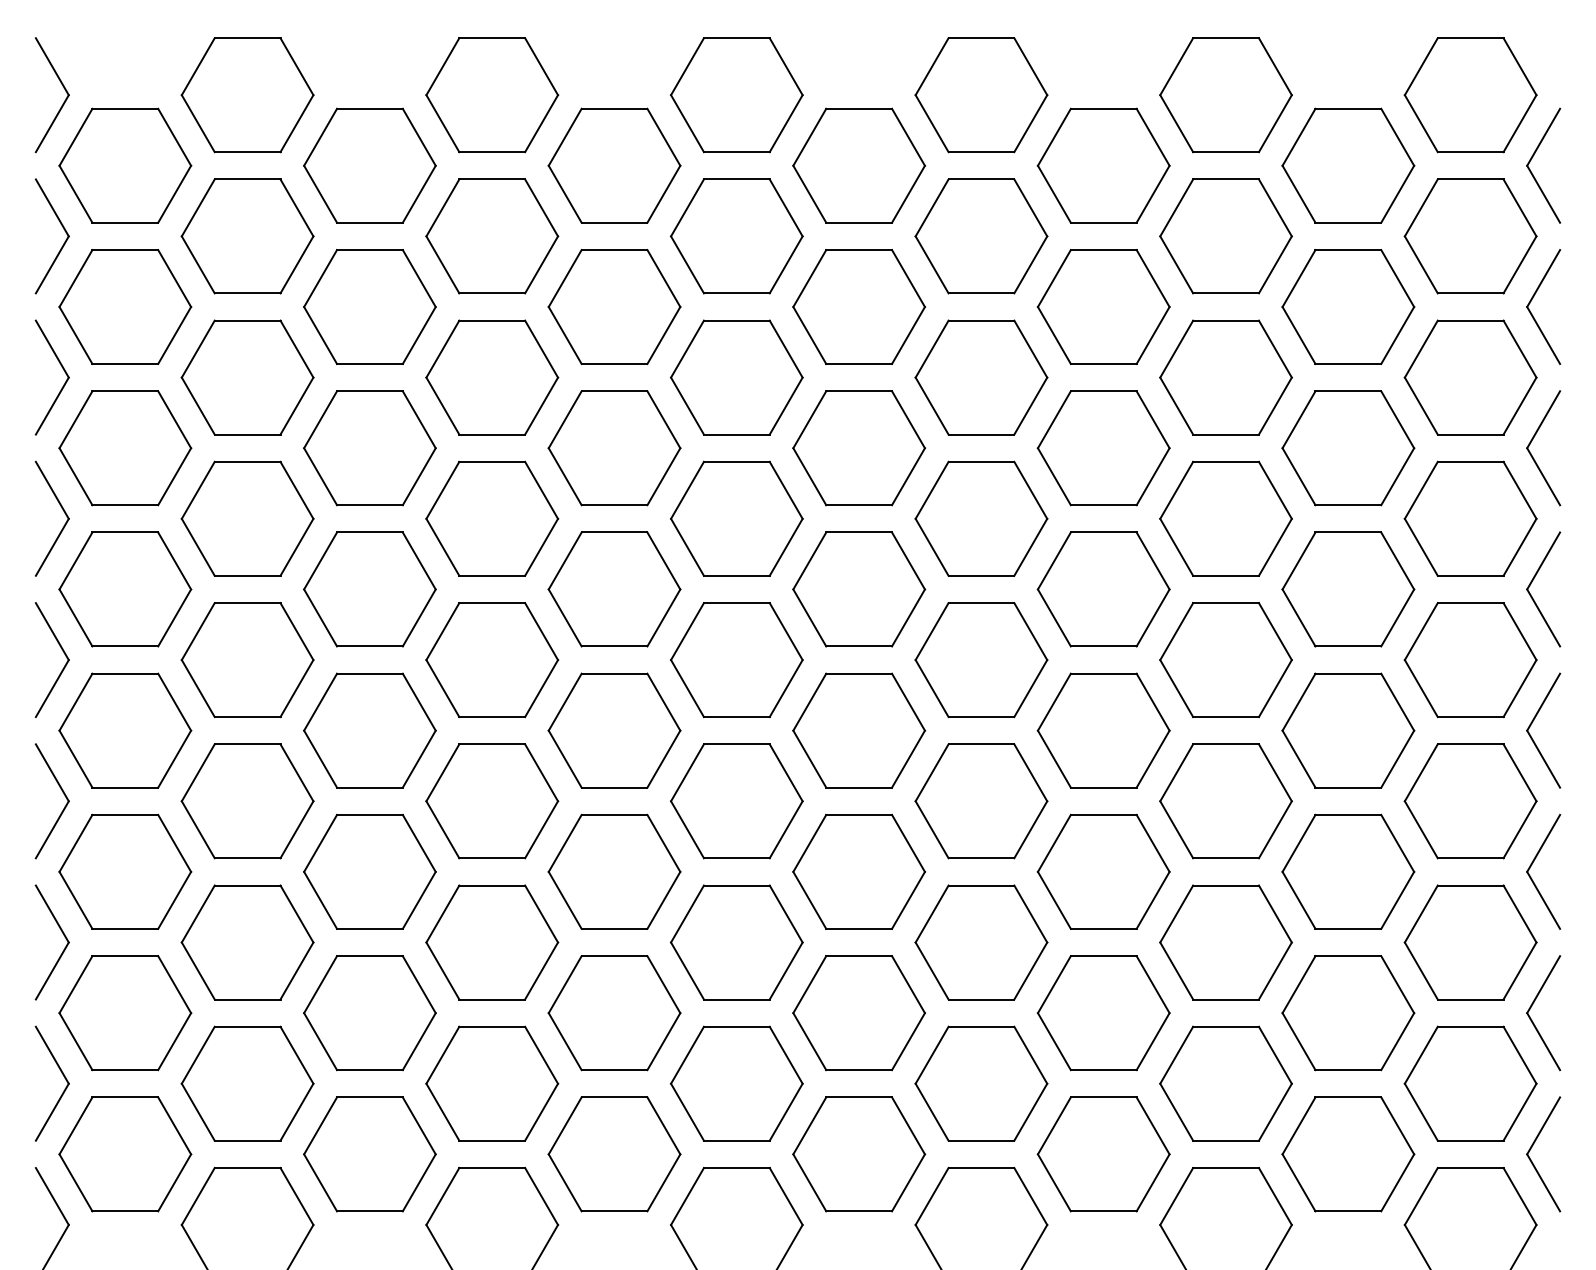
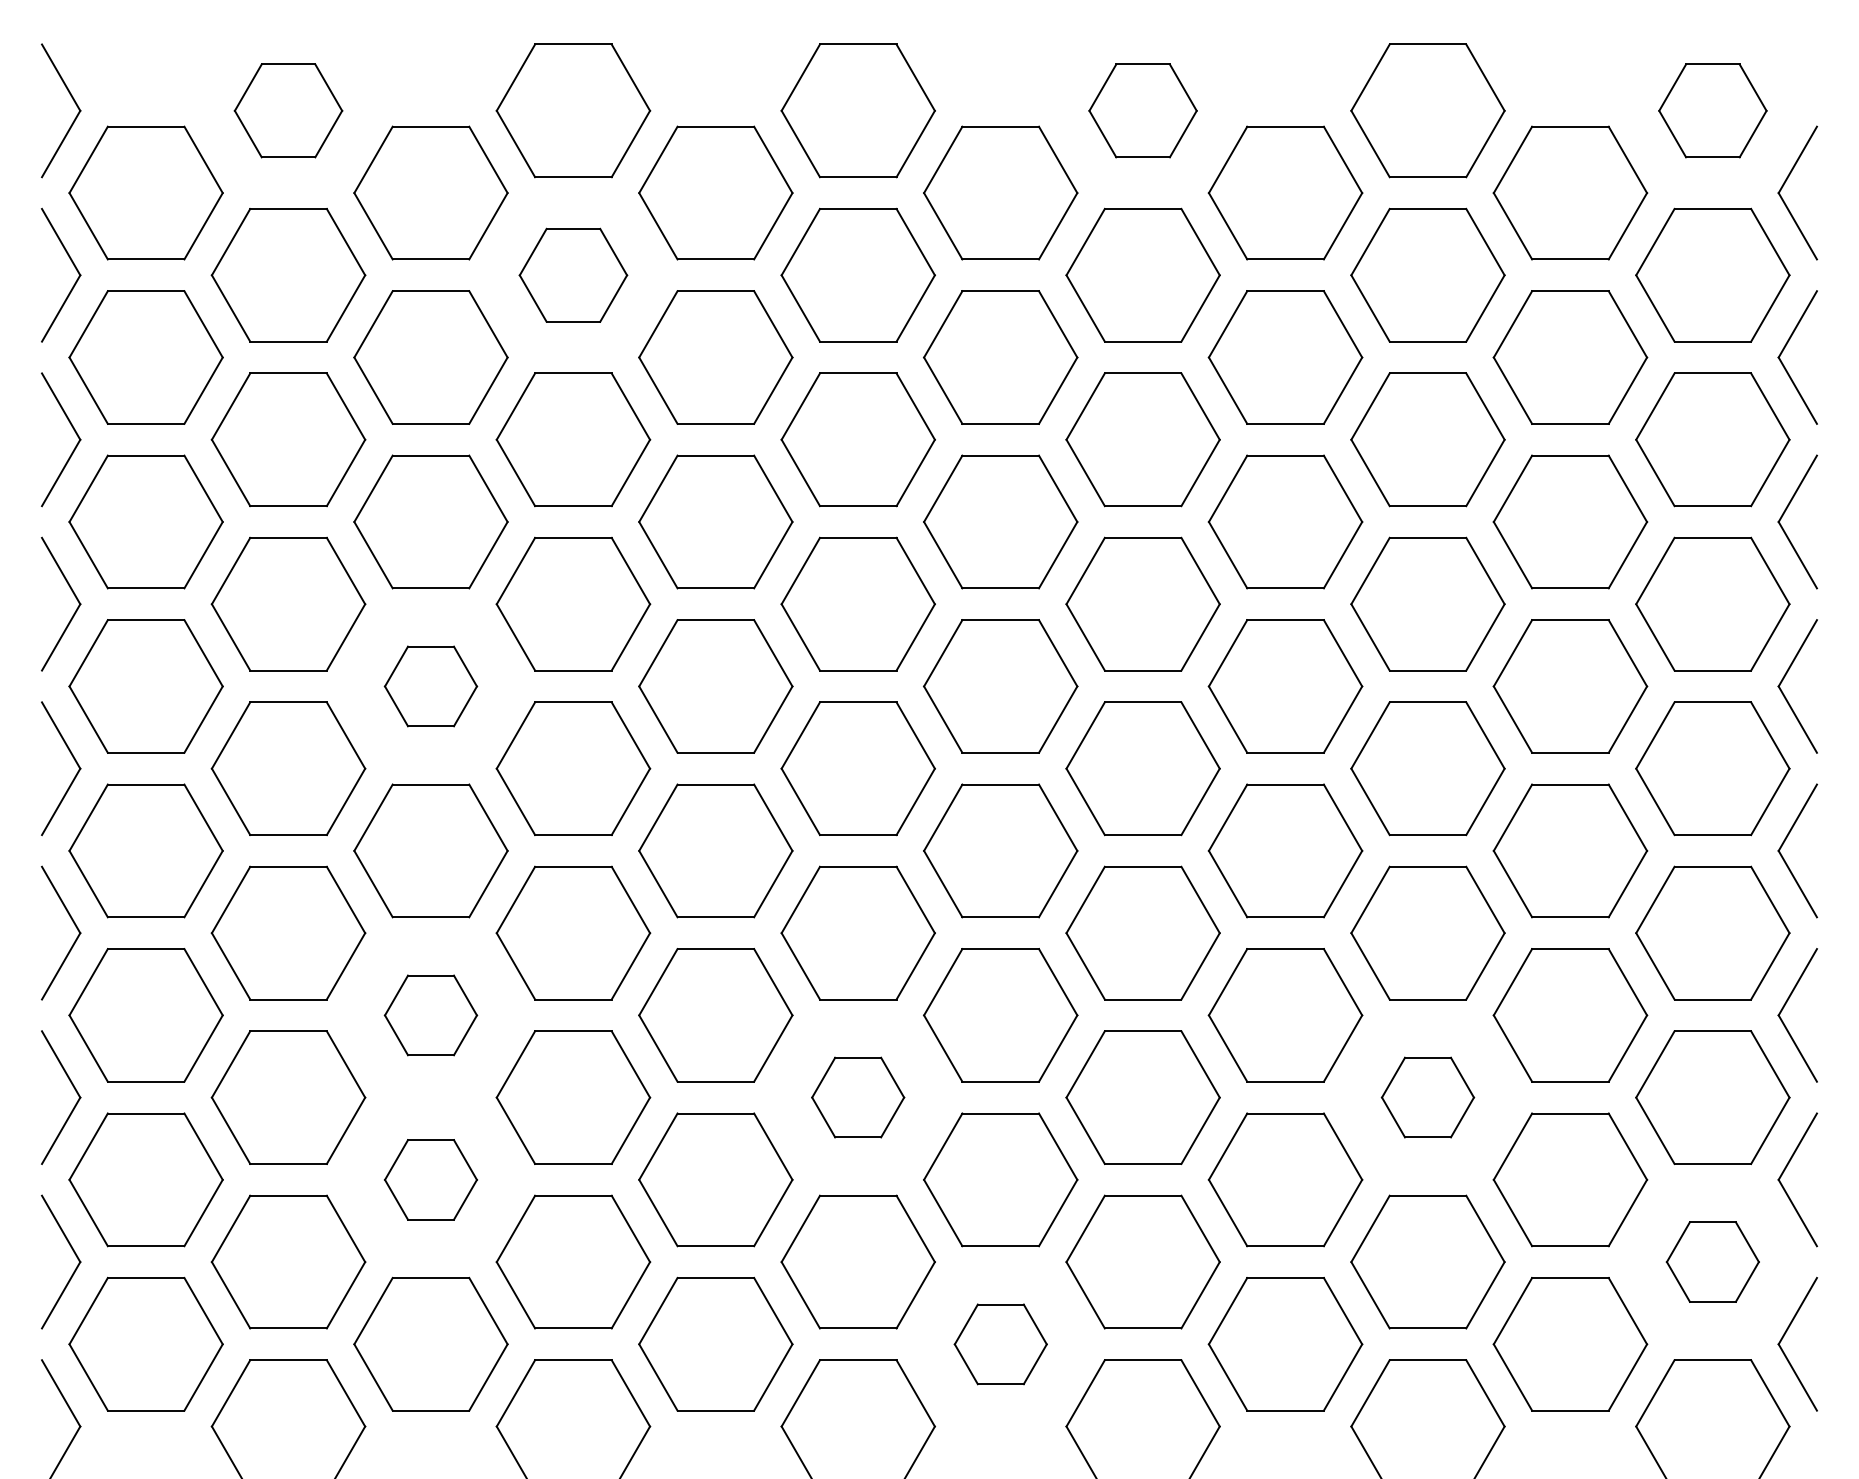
part: (247, 94) -> (288, 110), size x0.7
part: (980, 94) -> (1142, 110), size x0.7
part: (1470, 94) -> (1712, 110), size x0.7
part: (492, 236) -> (573, 275), size x0.7
part: (369, 589) -> (430, 686), size x0.6
part: (369, 872) -> (430, 1015), size x0.6
part: (736, 942) -> (857, 1097), size x0.6
part: (1225, 942) -> (1427, 1097), size x0.6
part: (369, 1012) -> (430, 1179), size x0.6
part: (1470, 1083) -> (1712, 1261), size x0.6
part: (858, 1154) -> (1000, 1344), size x0.6

